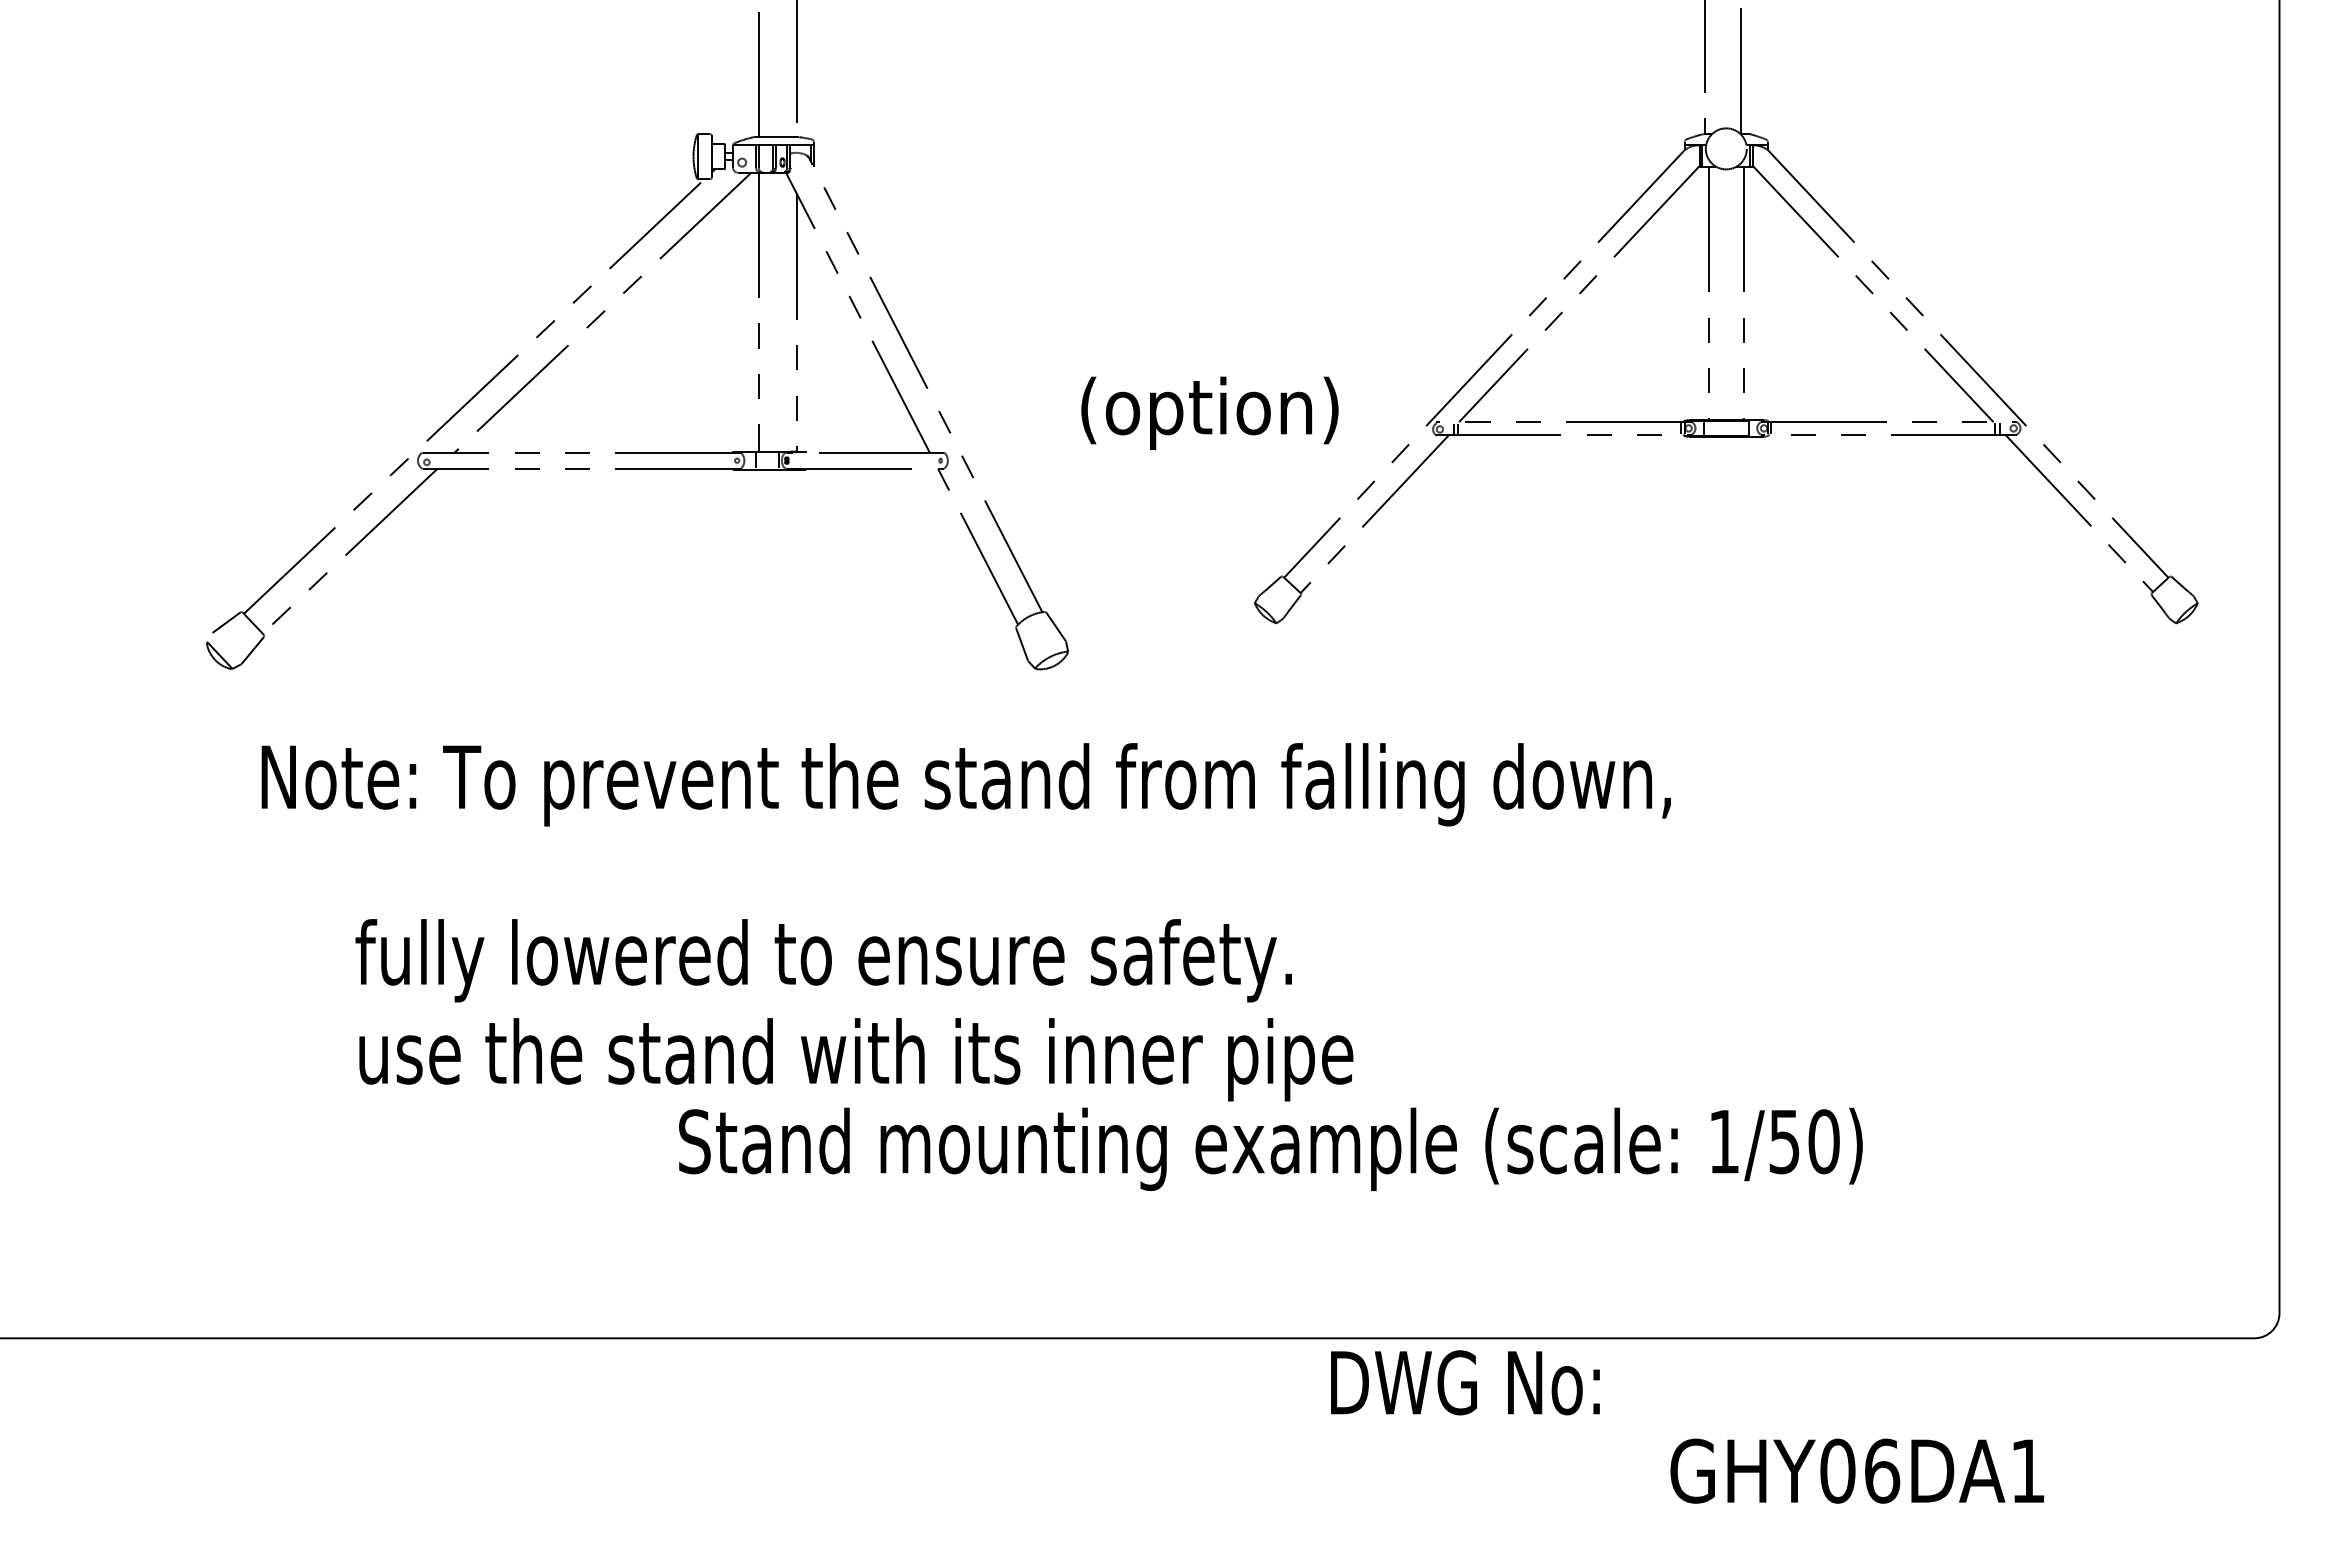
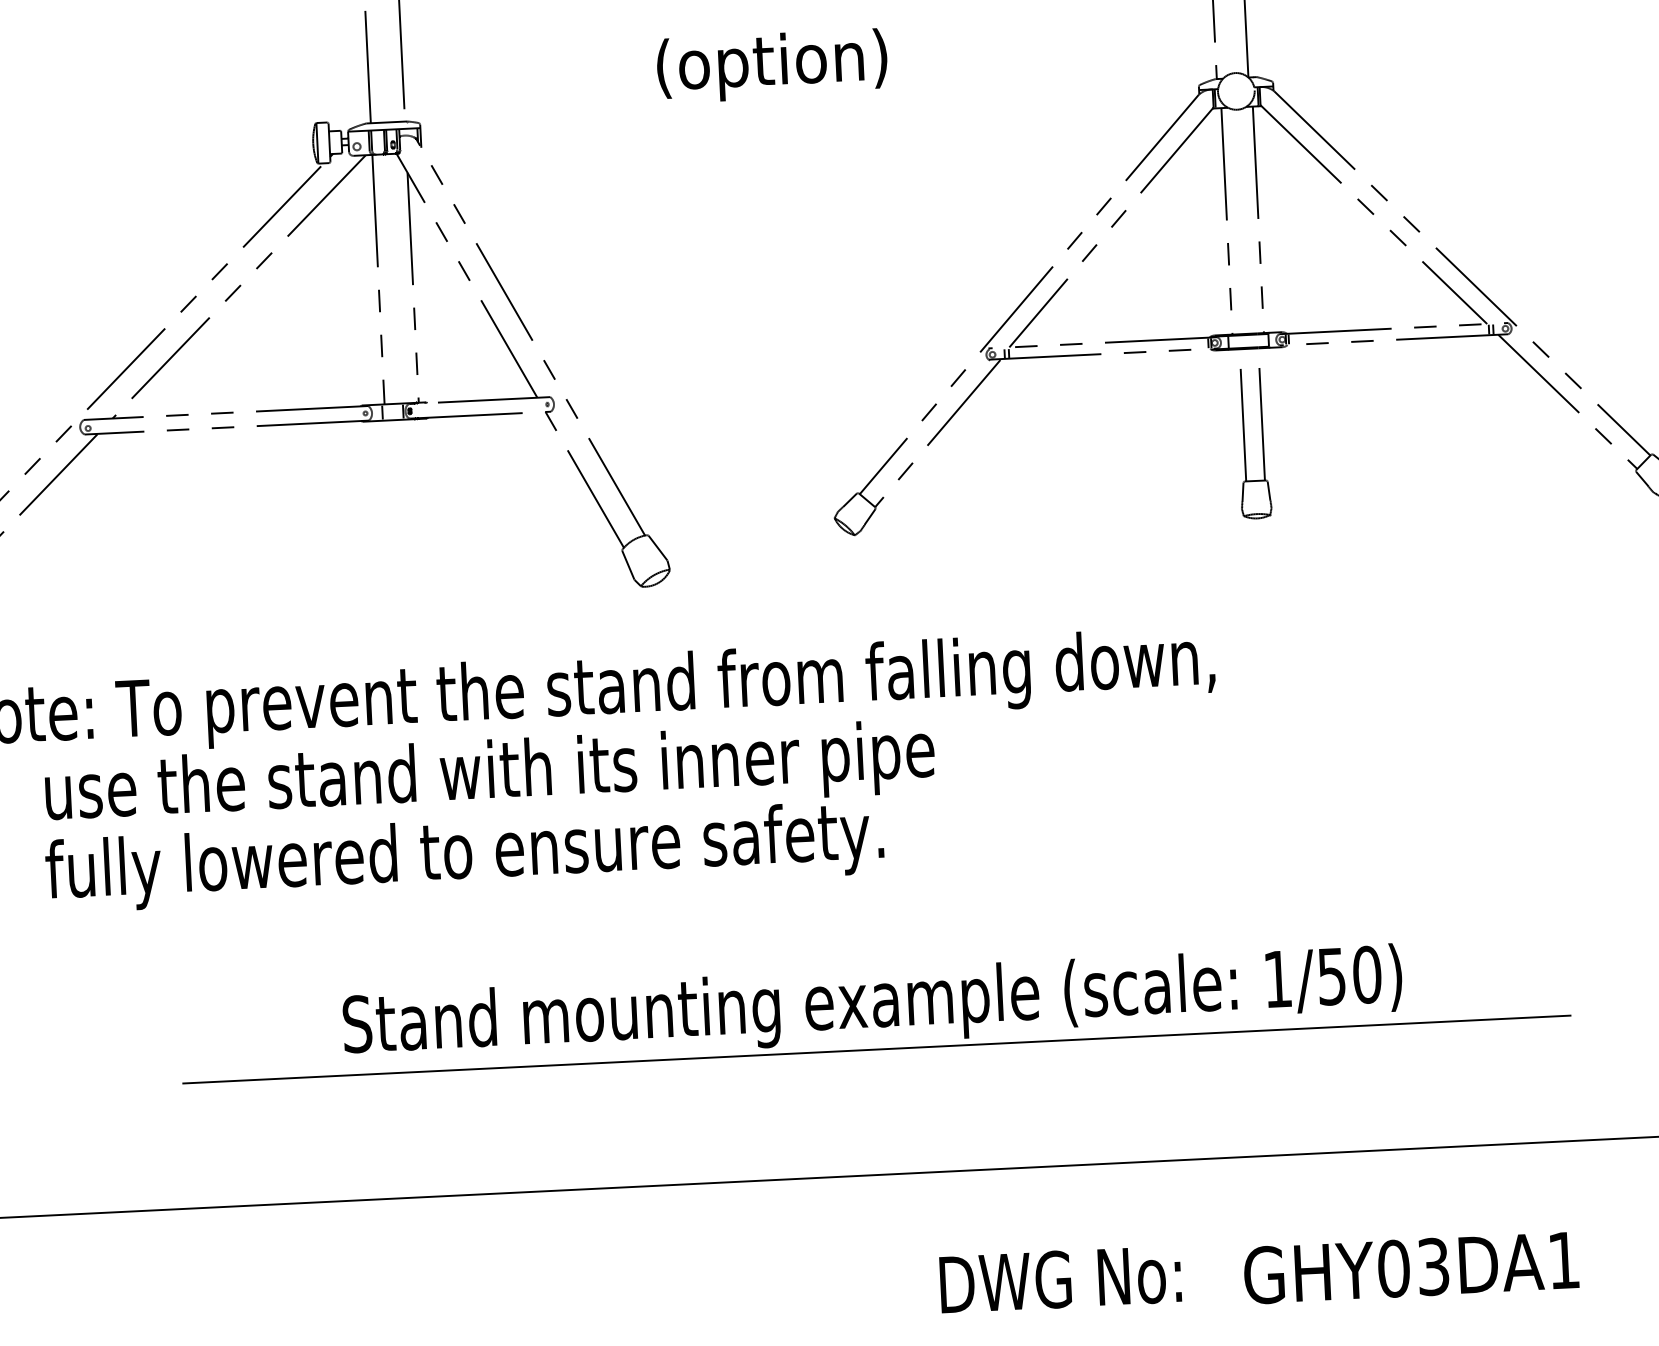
text: (1209, 412) -> (771, 65), moved
part: (1716, 543) -> (1244, 444), added
text: (856, 1059) -> (490, 776), moved
line: (1272, 1198) -> (876, 1049), added
text: (1465, 1382) -> (1060, 1279), moved
text: (1882, 1470) -> (1433, 1266), GHY06DA1 -> GHY03DA1

